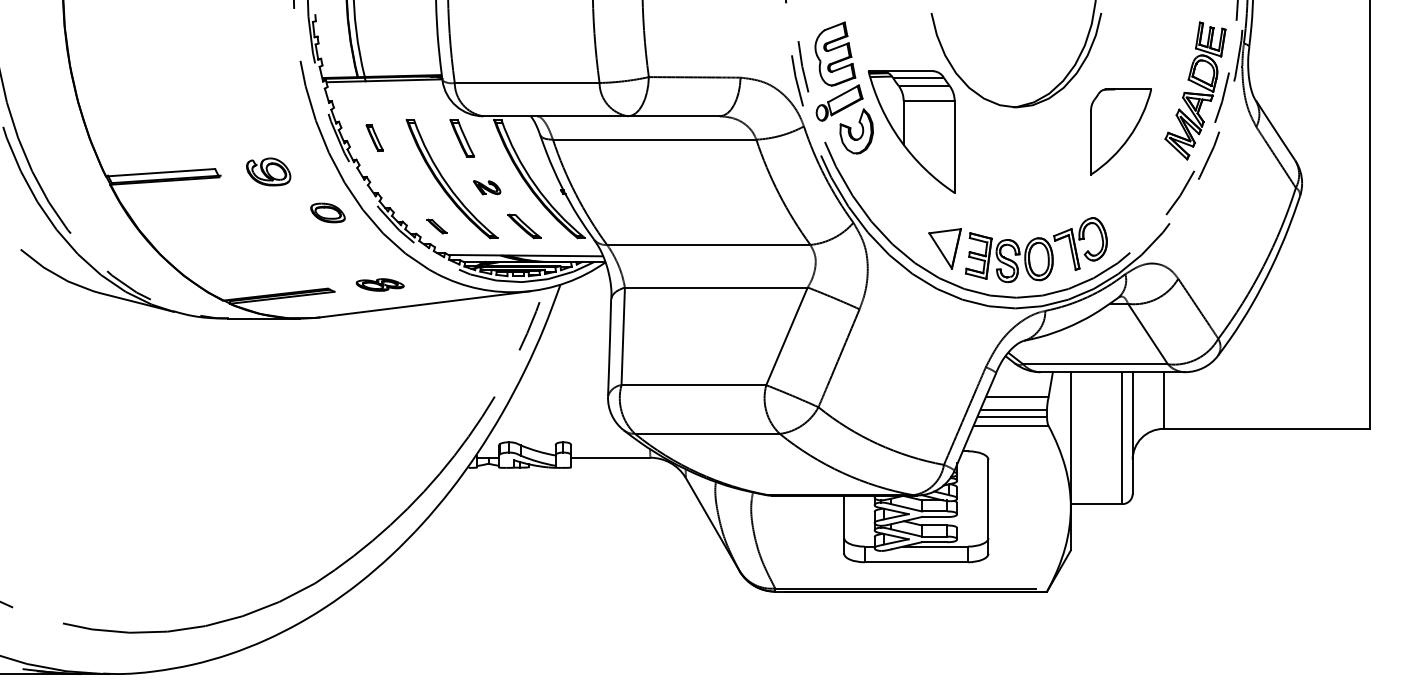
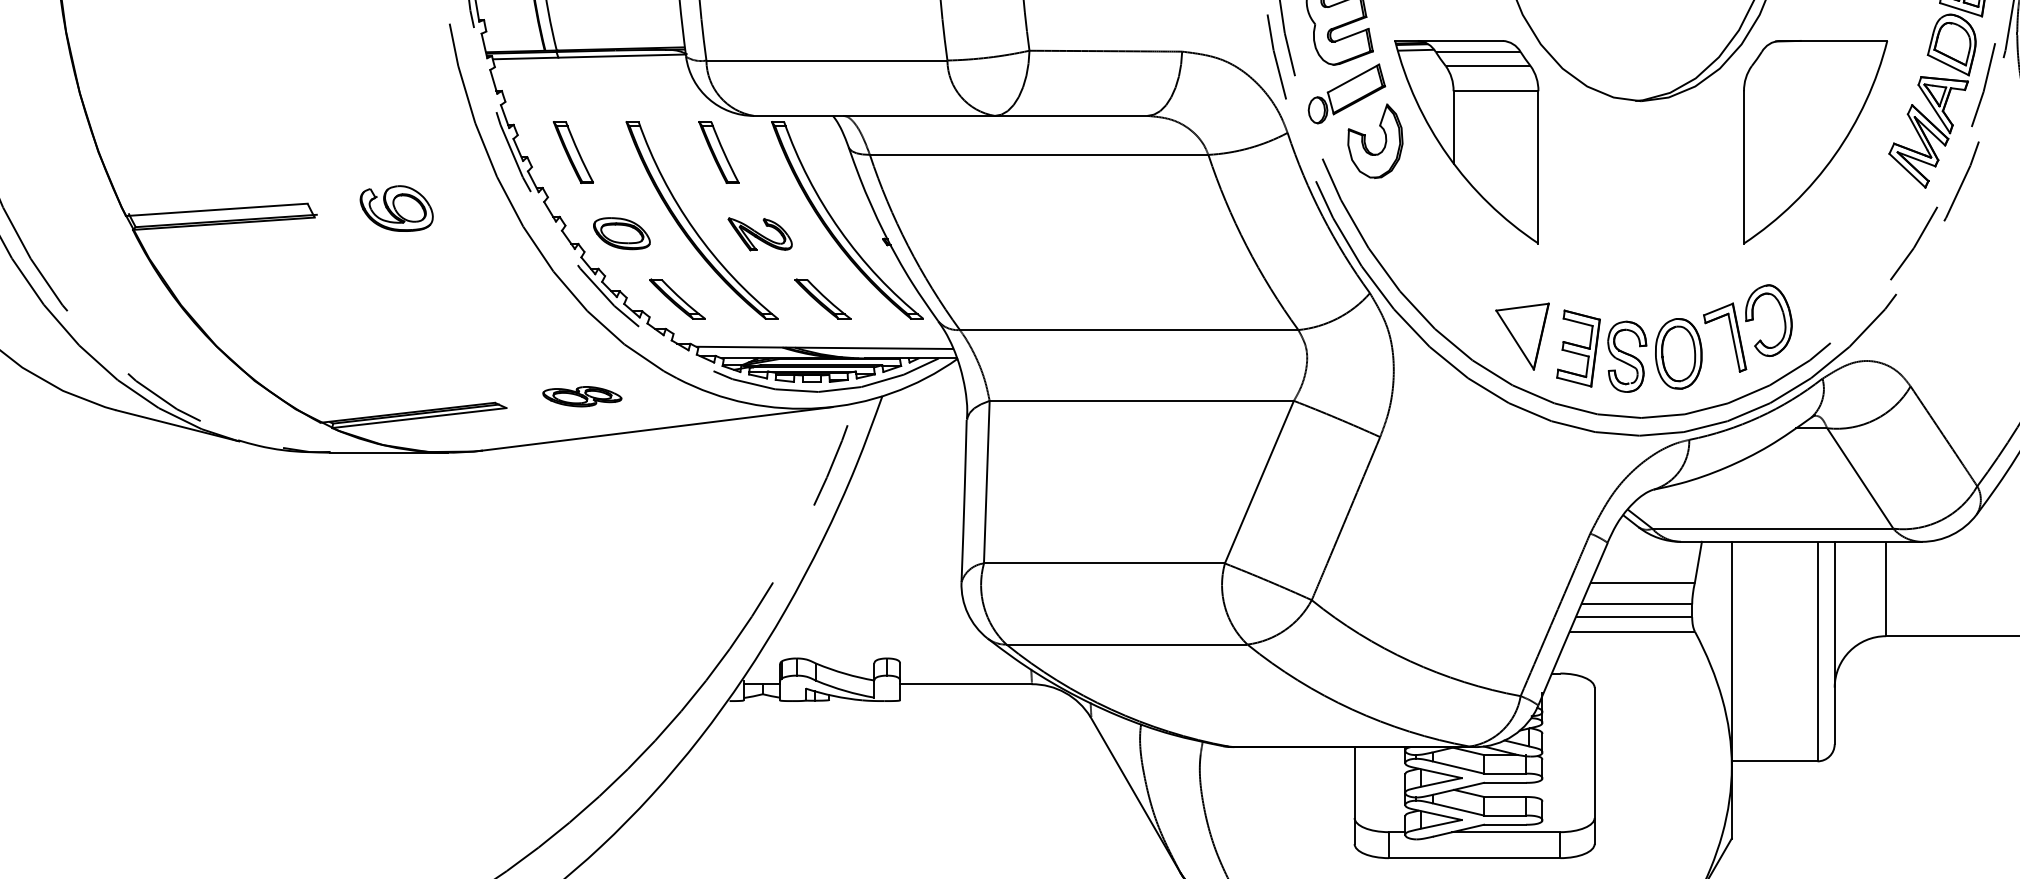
part: (1120, 131) -> (1814, 141), size x1.43
part: (374, 137) -> (572, 151), size x1.43
part: (486, 187) -> (759, 234), size x1.43
part: (327, 212) -> (621, 232), moved
part: (437, 226) -> (677, 299), size x1.67

